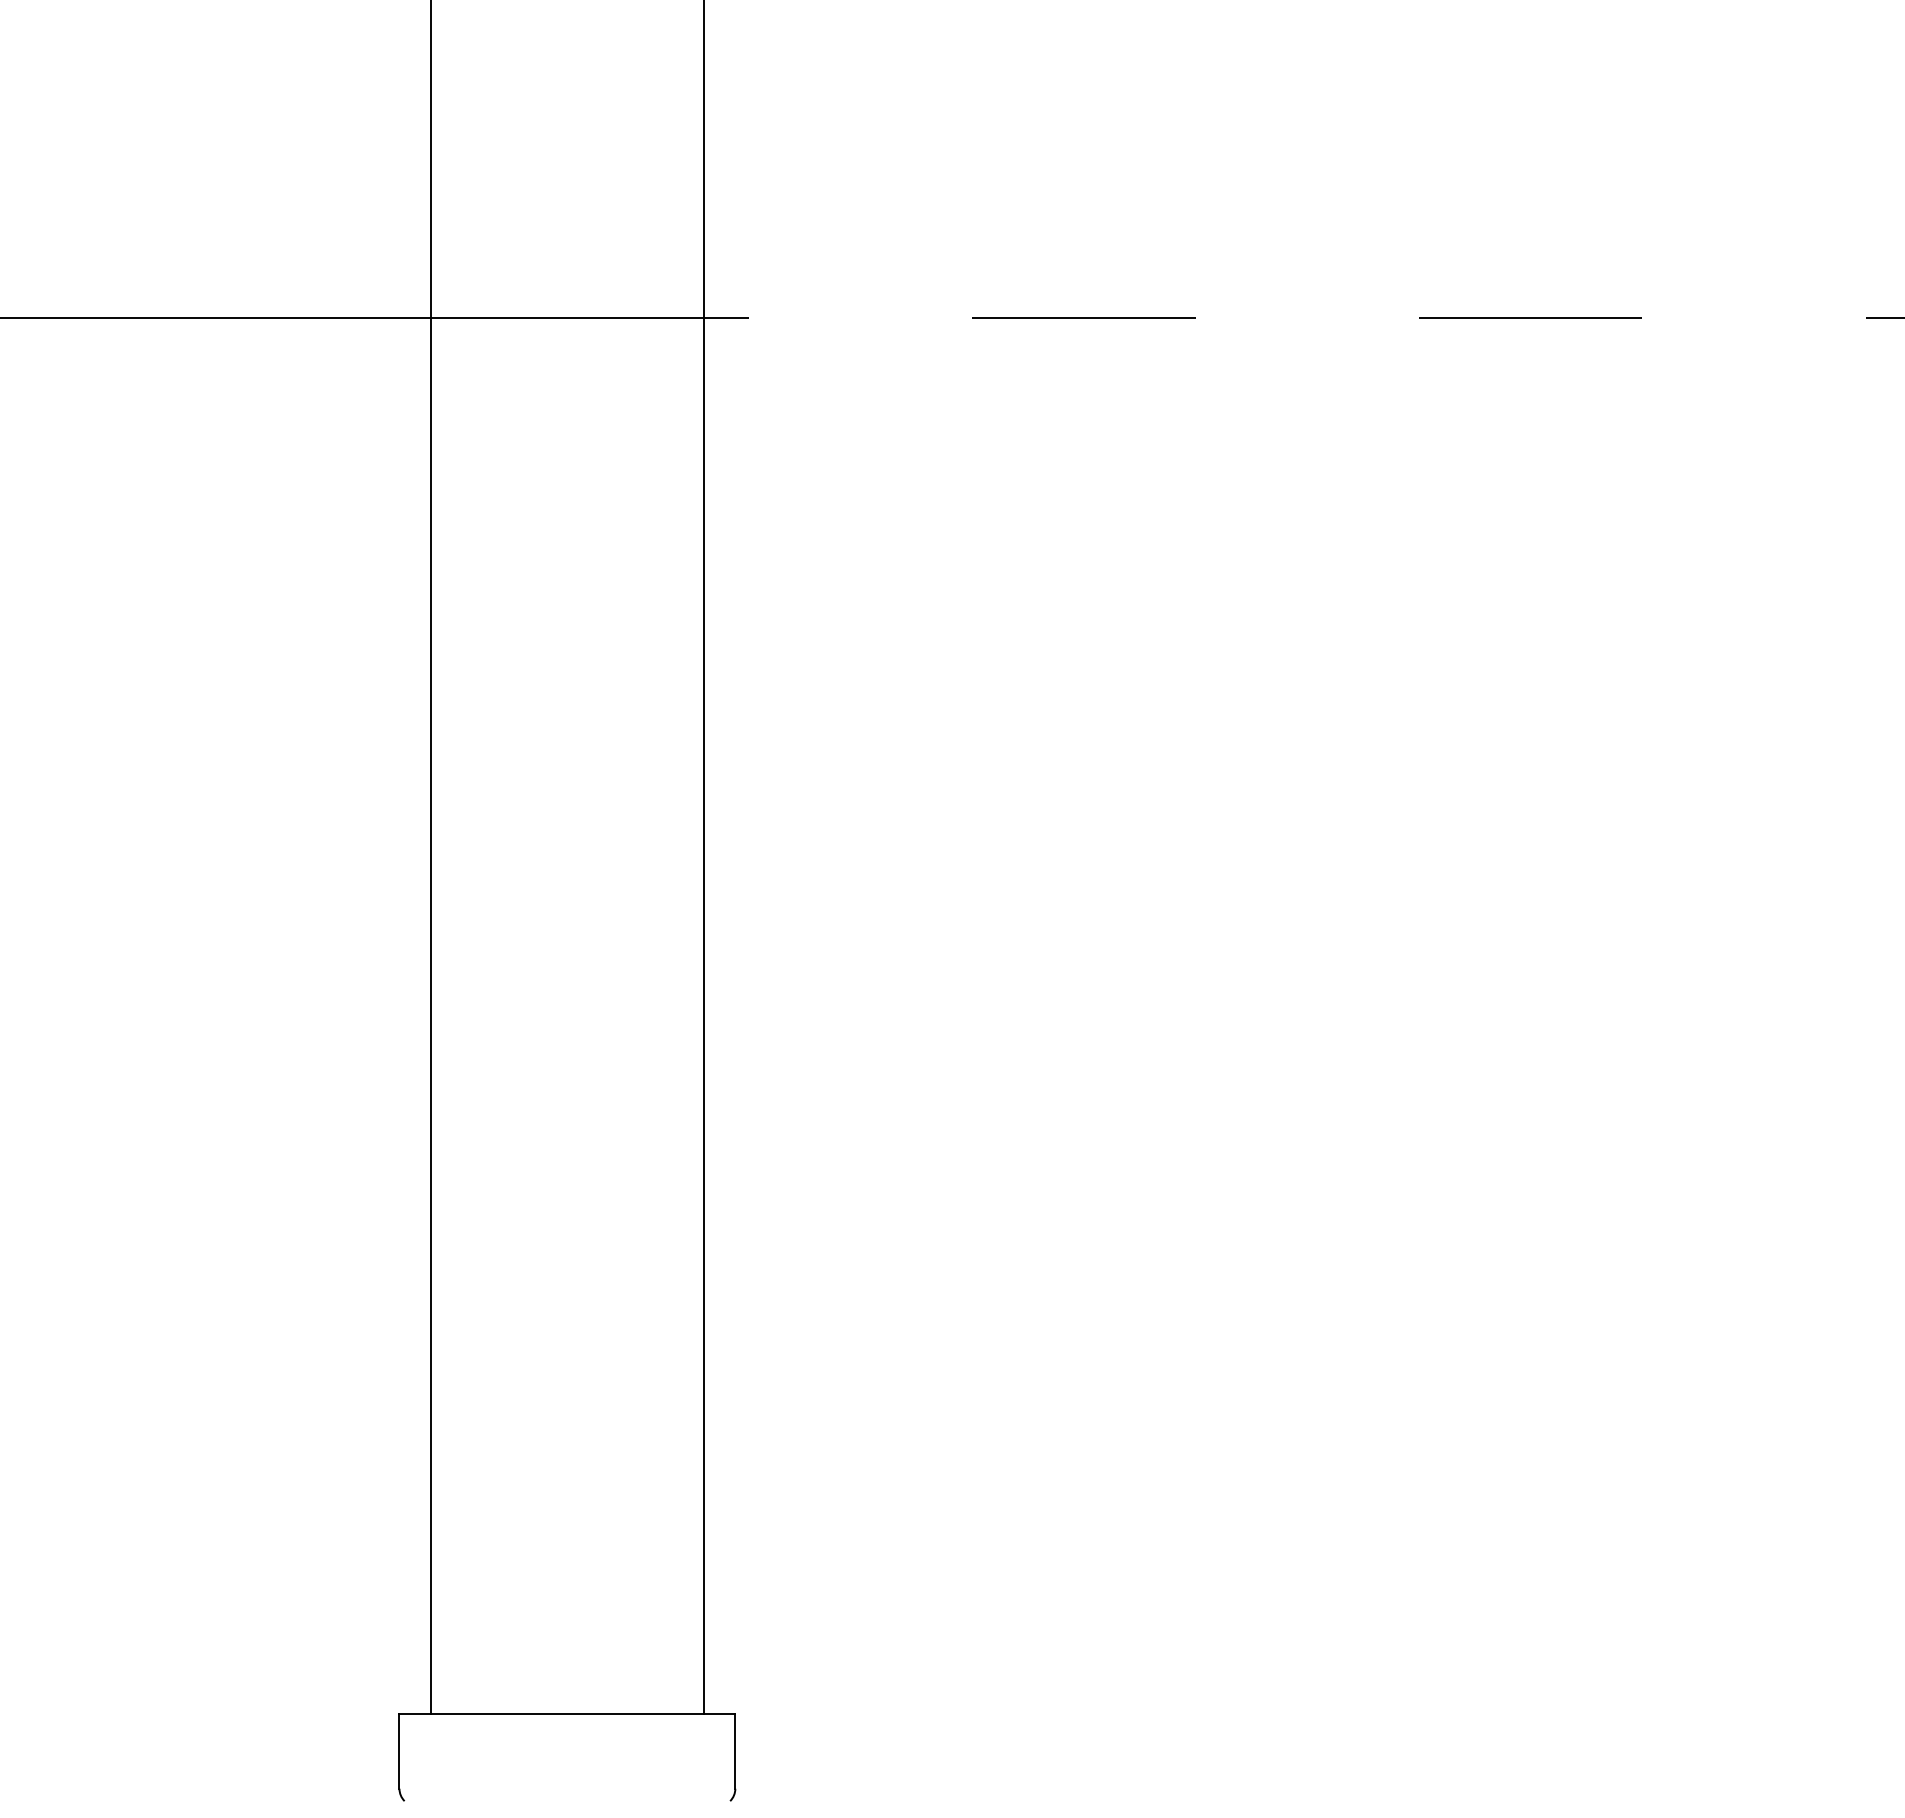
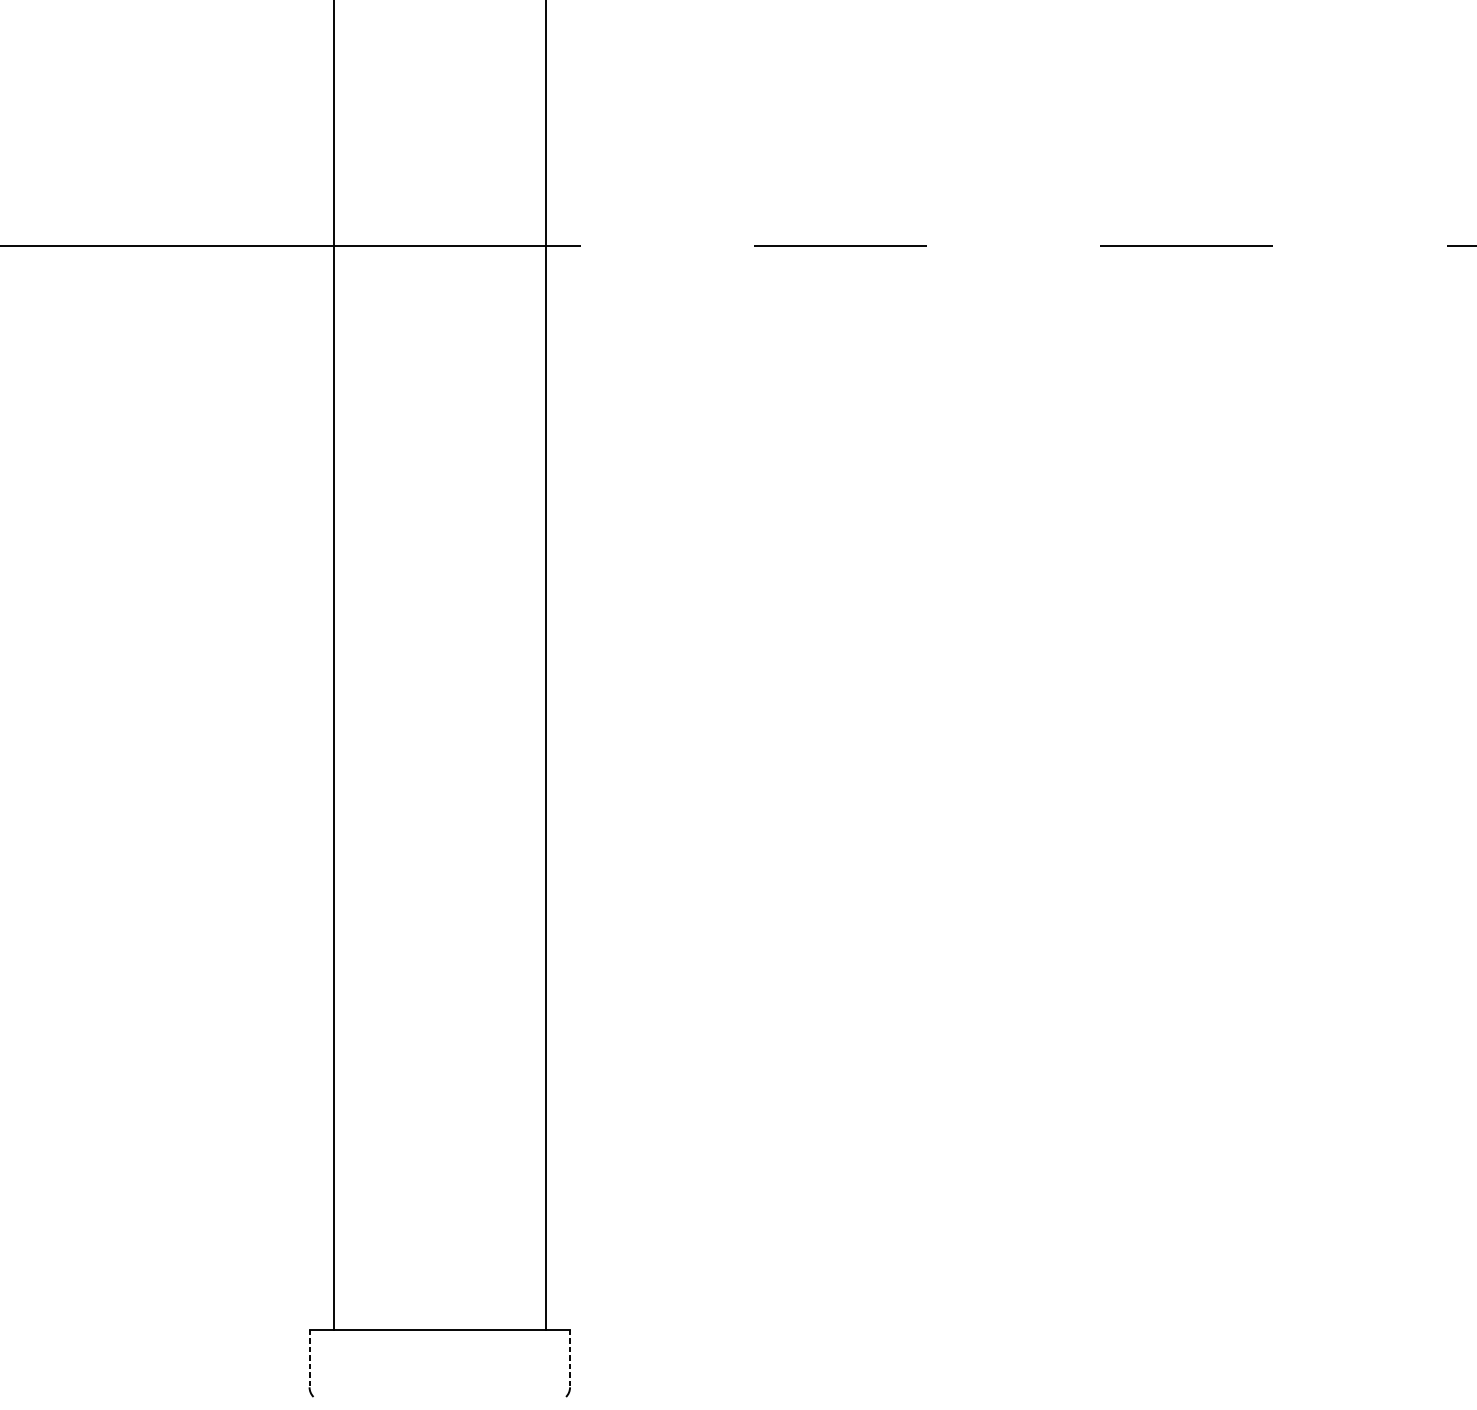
line: (399, 1752) -> (309, 1359), solid -> dashed
line: (735, 1752) -> (570, 1359), solid -> dashed

